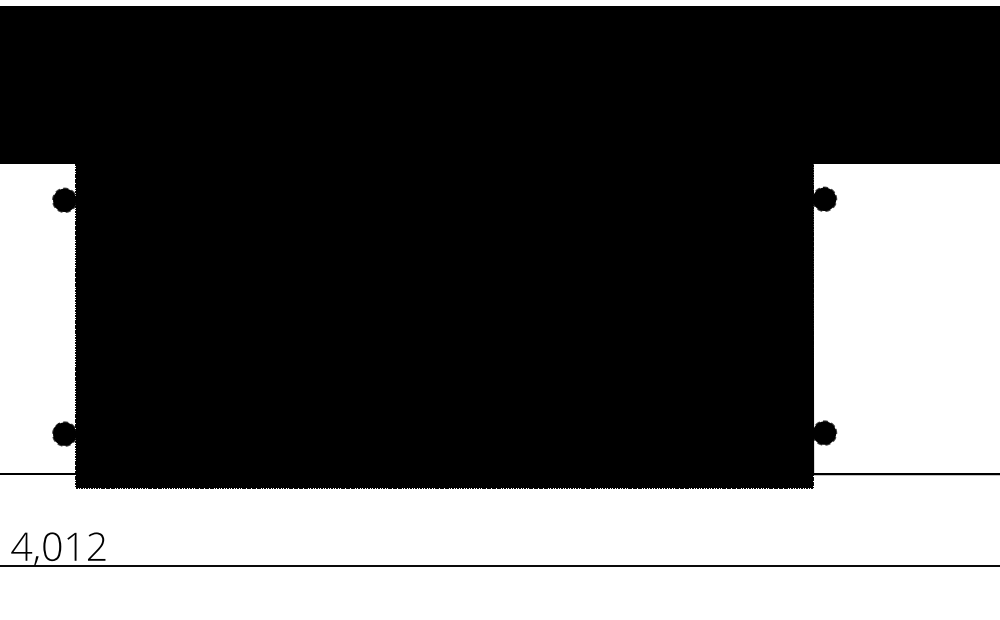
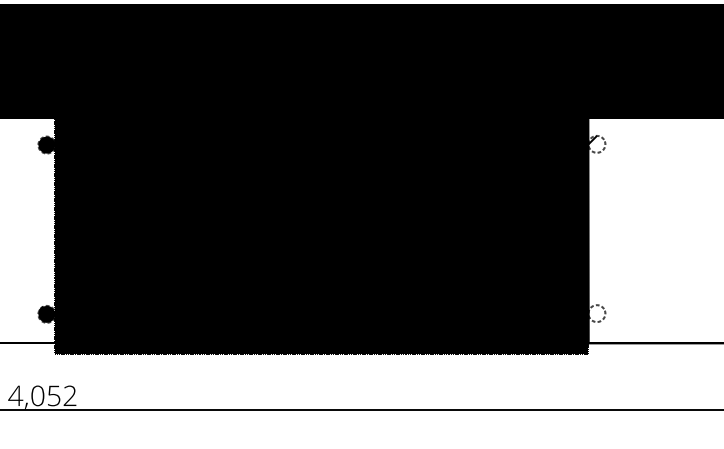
fill: (824, 199) -> (596, 144), removed
fill: (824, 432) -> (596, 313), removed
text: (74, 546) -> (53, 395), 4,012 -> 4,052

